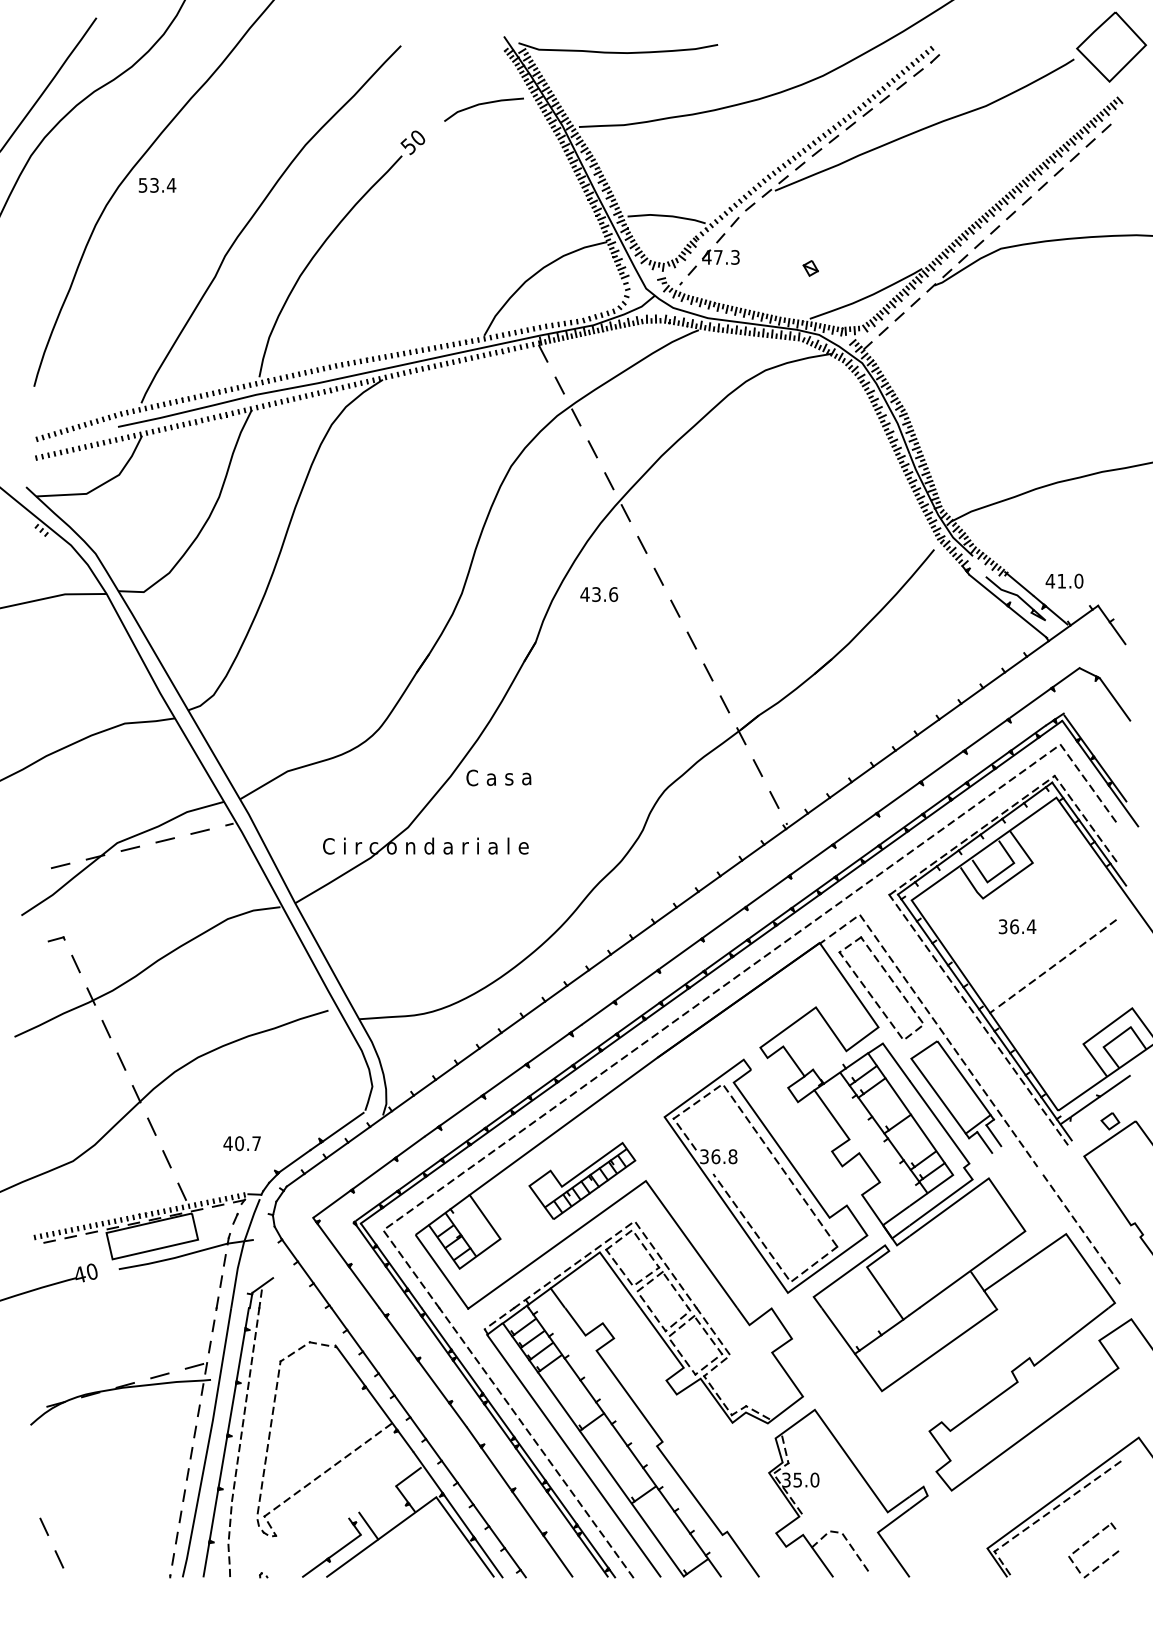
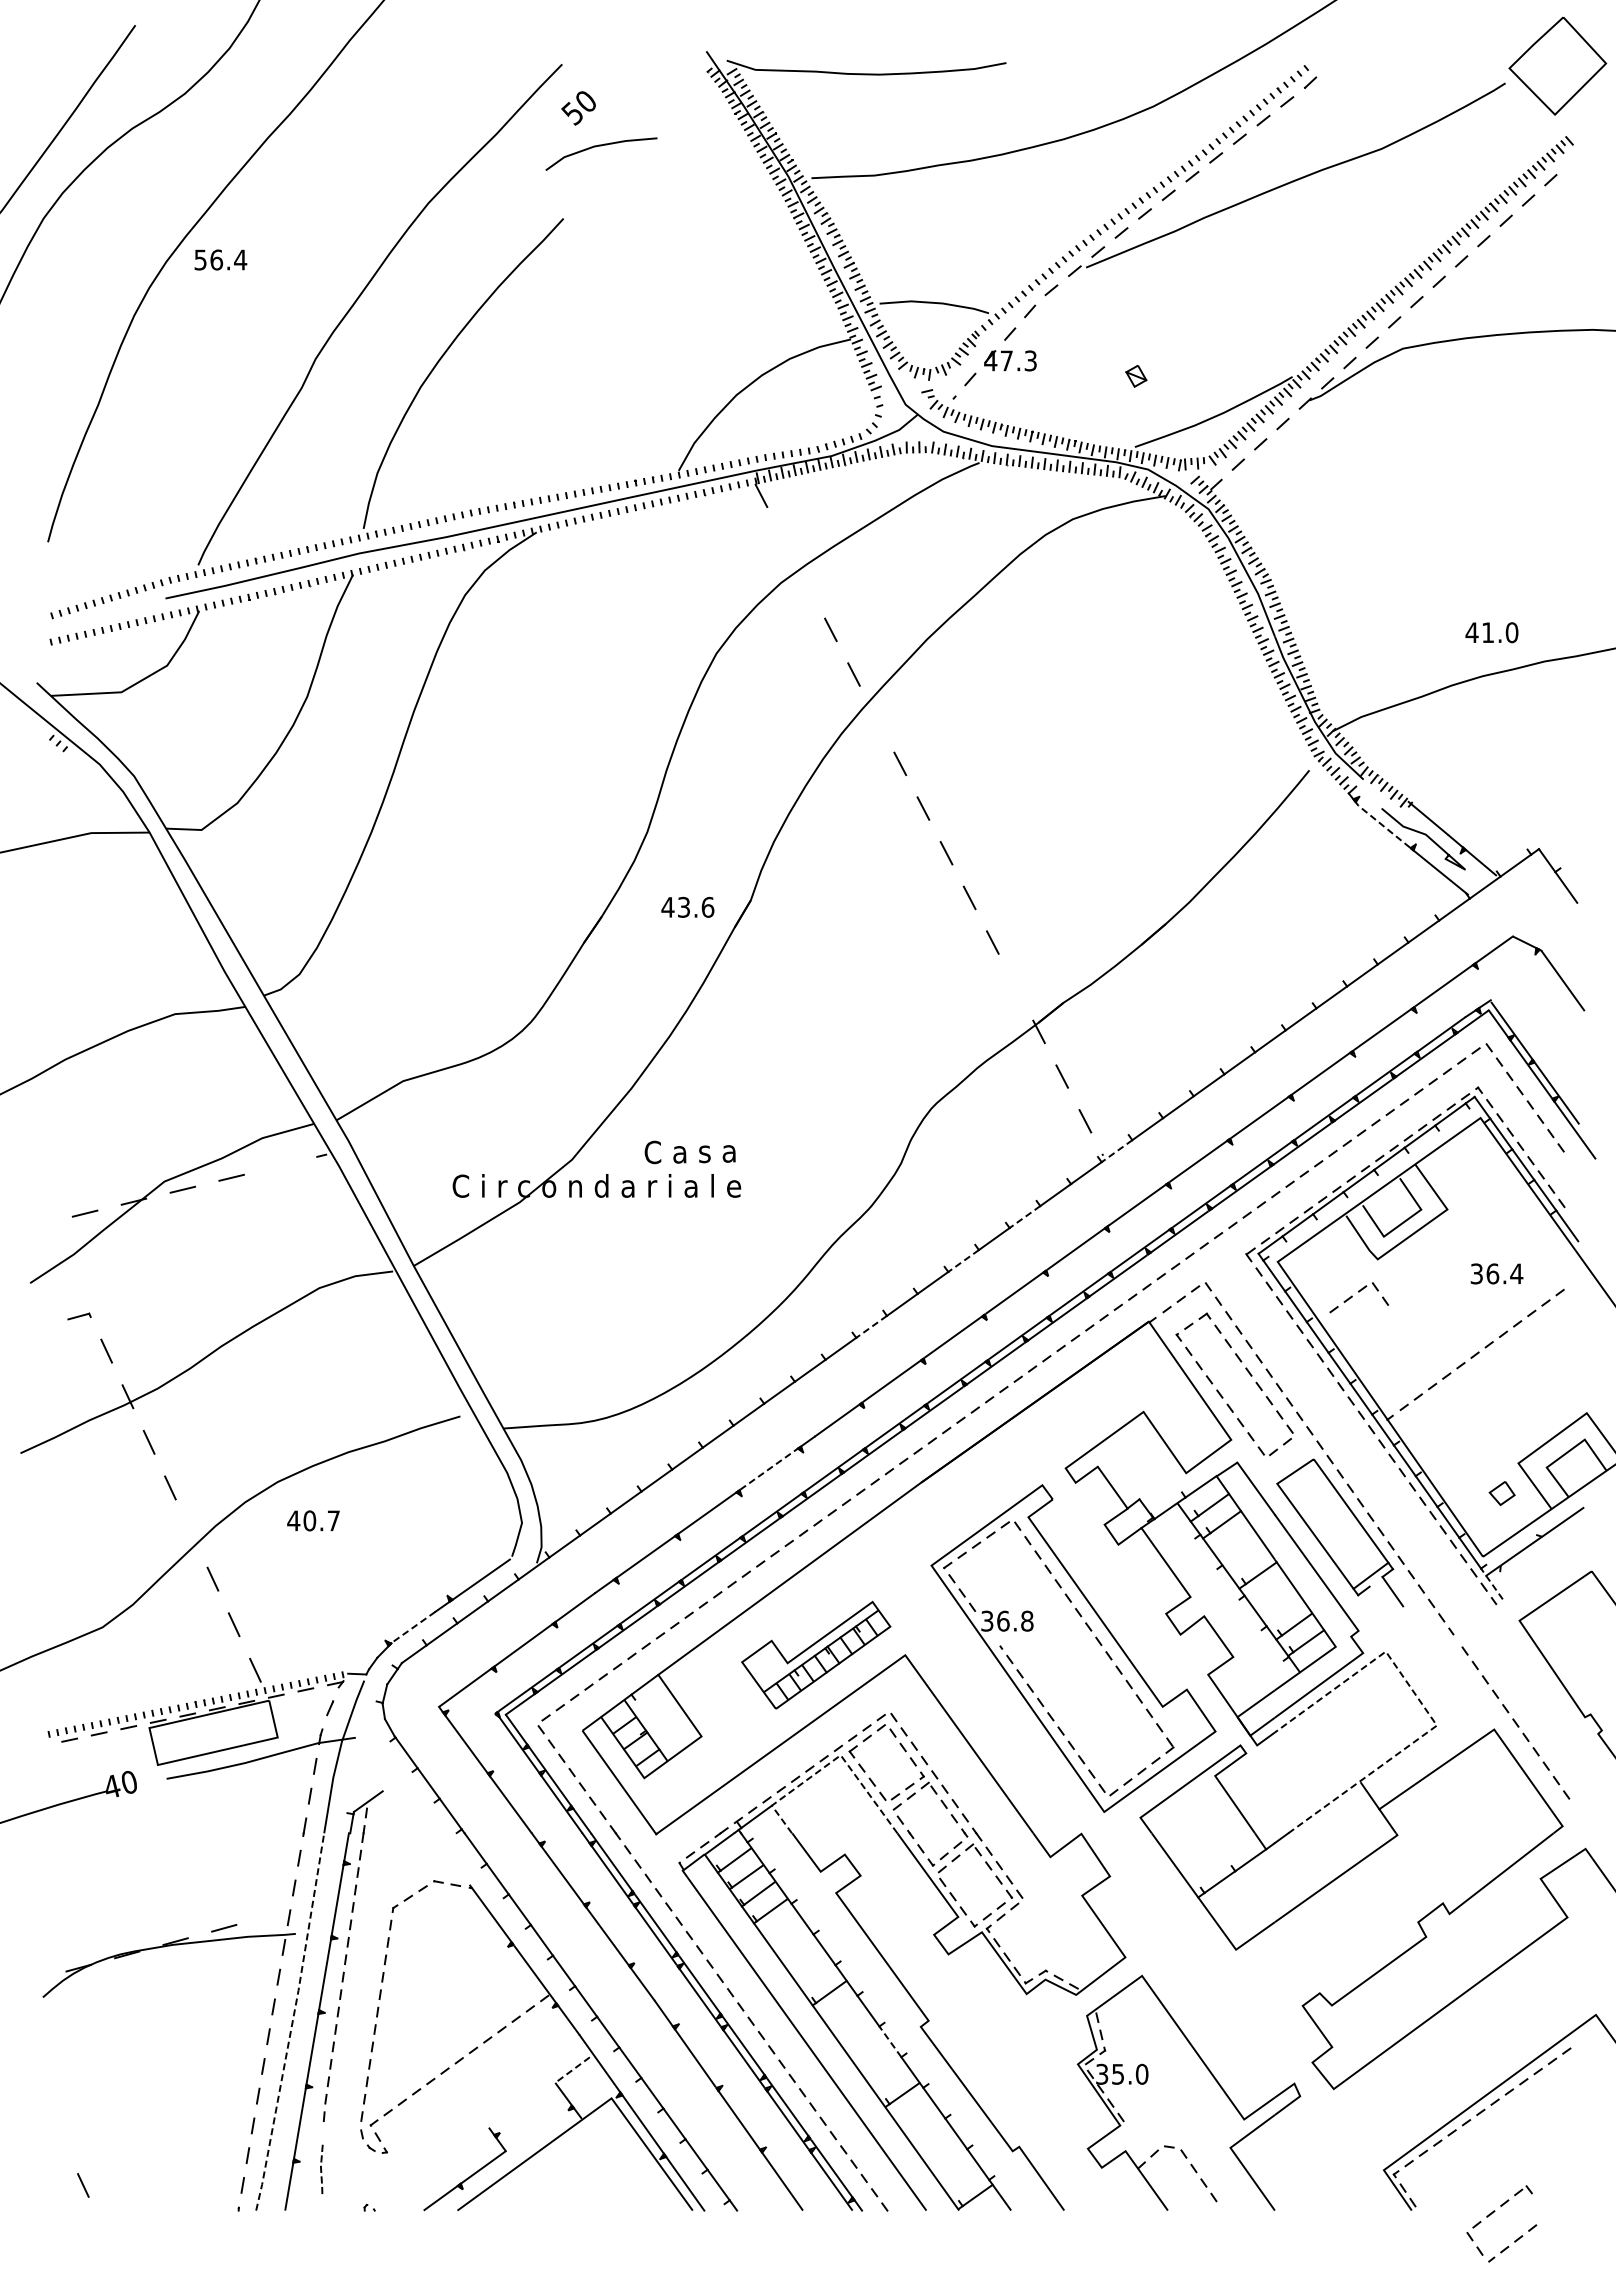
line: (484, 104) -> (601, 146), moved
text: (412, 142) -> (578, 108), moved
text: (154, 185) -> (216, 259), 53.4 -> 56.4
line: (559, 385) -> (784, 540), removed
line: (576, 417) -> (807, 585), removed
line: (625, 513) -> (876, 719), removed
text: (1064, 581) -> (1491, 632), moved
line: (987, 589) -> (1383, 826), solid -> dashed
text: (598, 593) -> (687, 906), moved
line: (724, 704) -> (1015, 987), removed
text: (498, 778) -> (689, 1152), moved
line: (797, 821) -> (1117, 1151), solid -> dashed
line: (200, 831) -> (280, 1165), removed
line: (731, 868) -> (1025, 1217), solid -> dashed
line: (687, 899) -> (963, 1260), solid -> dashed
part: (969, 925) -> (1358, 1297), added
text: (1017, 926) -> (1496, 1273), moved
line: (621, 946) -> (871, 1326), solid -> dashed
line: (550, 1047) -> (771, 1467), solid -> dashed
line: (136, 1094) -> (191, 1533), removed
part: (1109, 1121) -> (1501, 1493), moved
line: (1064, 1129) -> (1491, 1583), solid -> dashed
line: (984, 1141) -> (1379, 1600), removed
text: (242, 1143) -> (313, 1520), moved
line: (294, 1161) -> (413, 1627), solid -> dashed
line: (1016, 1218) -> (1424, 1707), solid -> dashed
line: (593, 1257) -> (831, 1762), solid -> dashed
line: (194, 1366) -> (272, 1914), removed
line: (208, 1443) -> (292, 2022), solid -> dashed
line: (635, 1456) -> (890, 2041), solid -> dashed
line: (408, 1477) -> (572, 2070), solid -> dashed
line: (368, 1525) -> (516, 2138), removed
line: (43, 1526) -> (61, 2139), removed
part: (1087, 1543) -> (1493, 2213), moved
part: (229, 1548) -> (321, 2169), size x0.6

